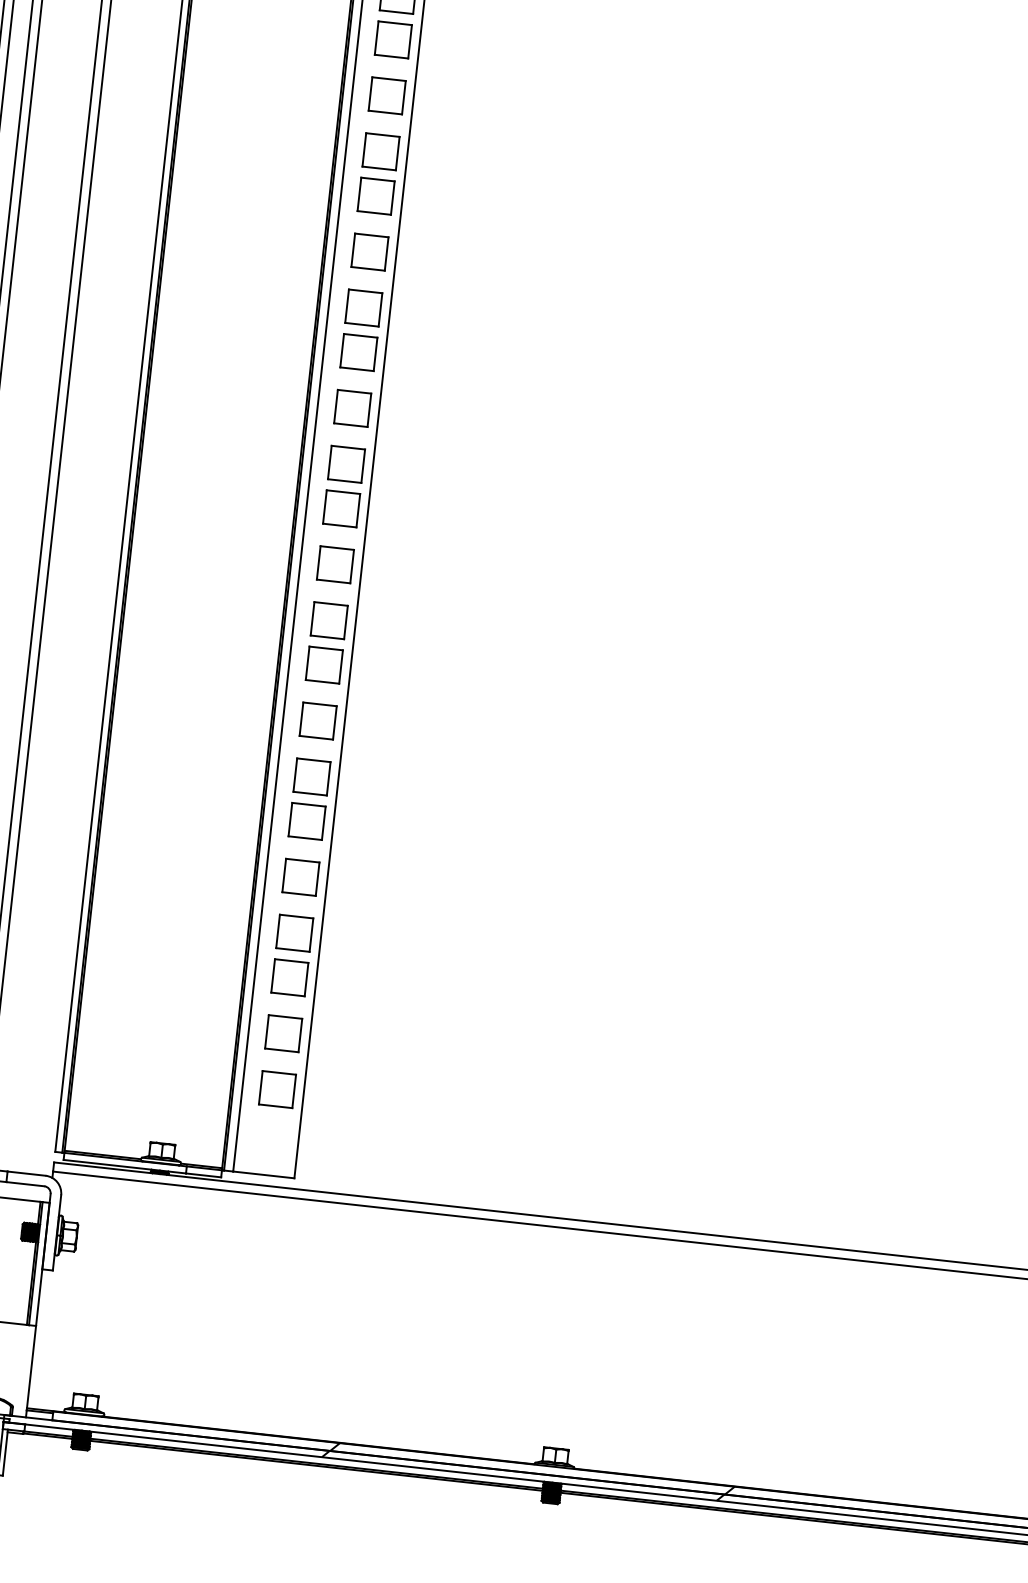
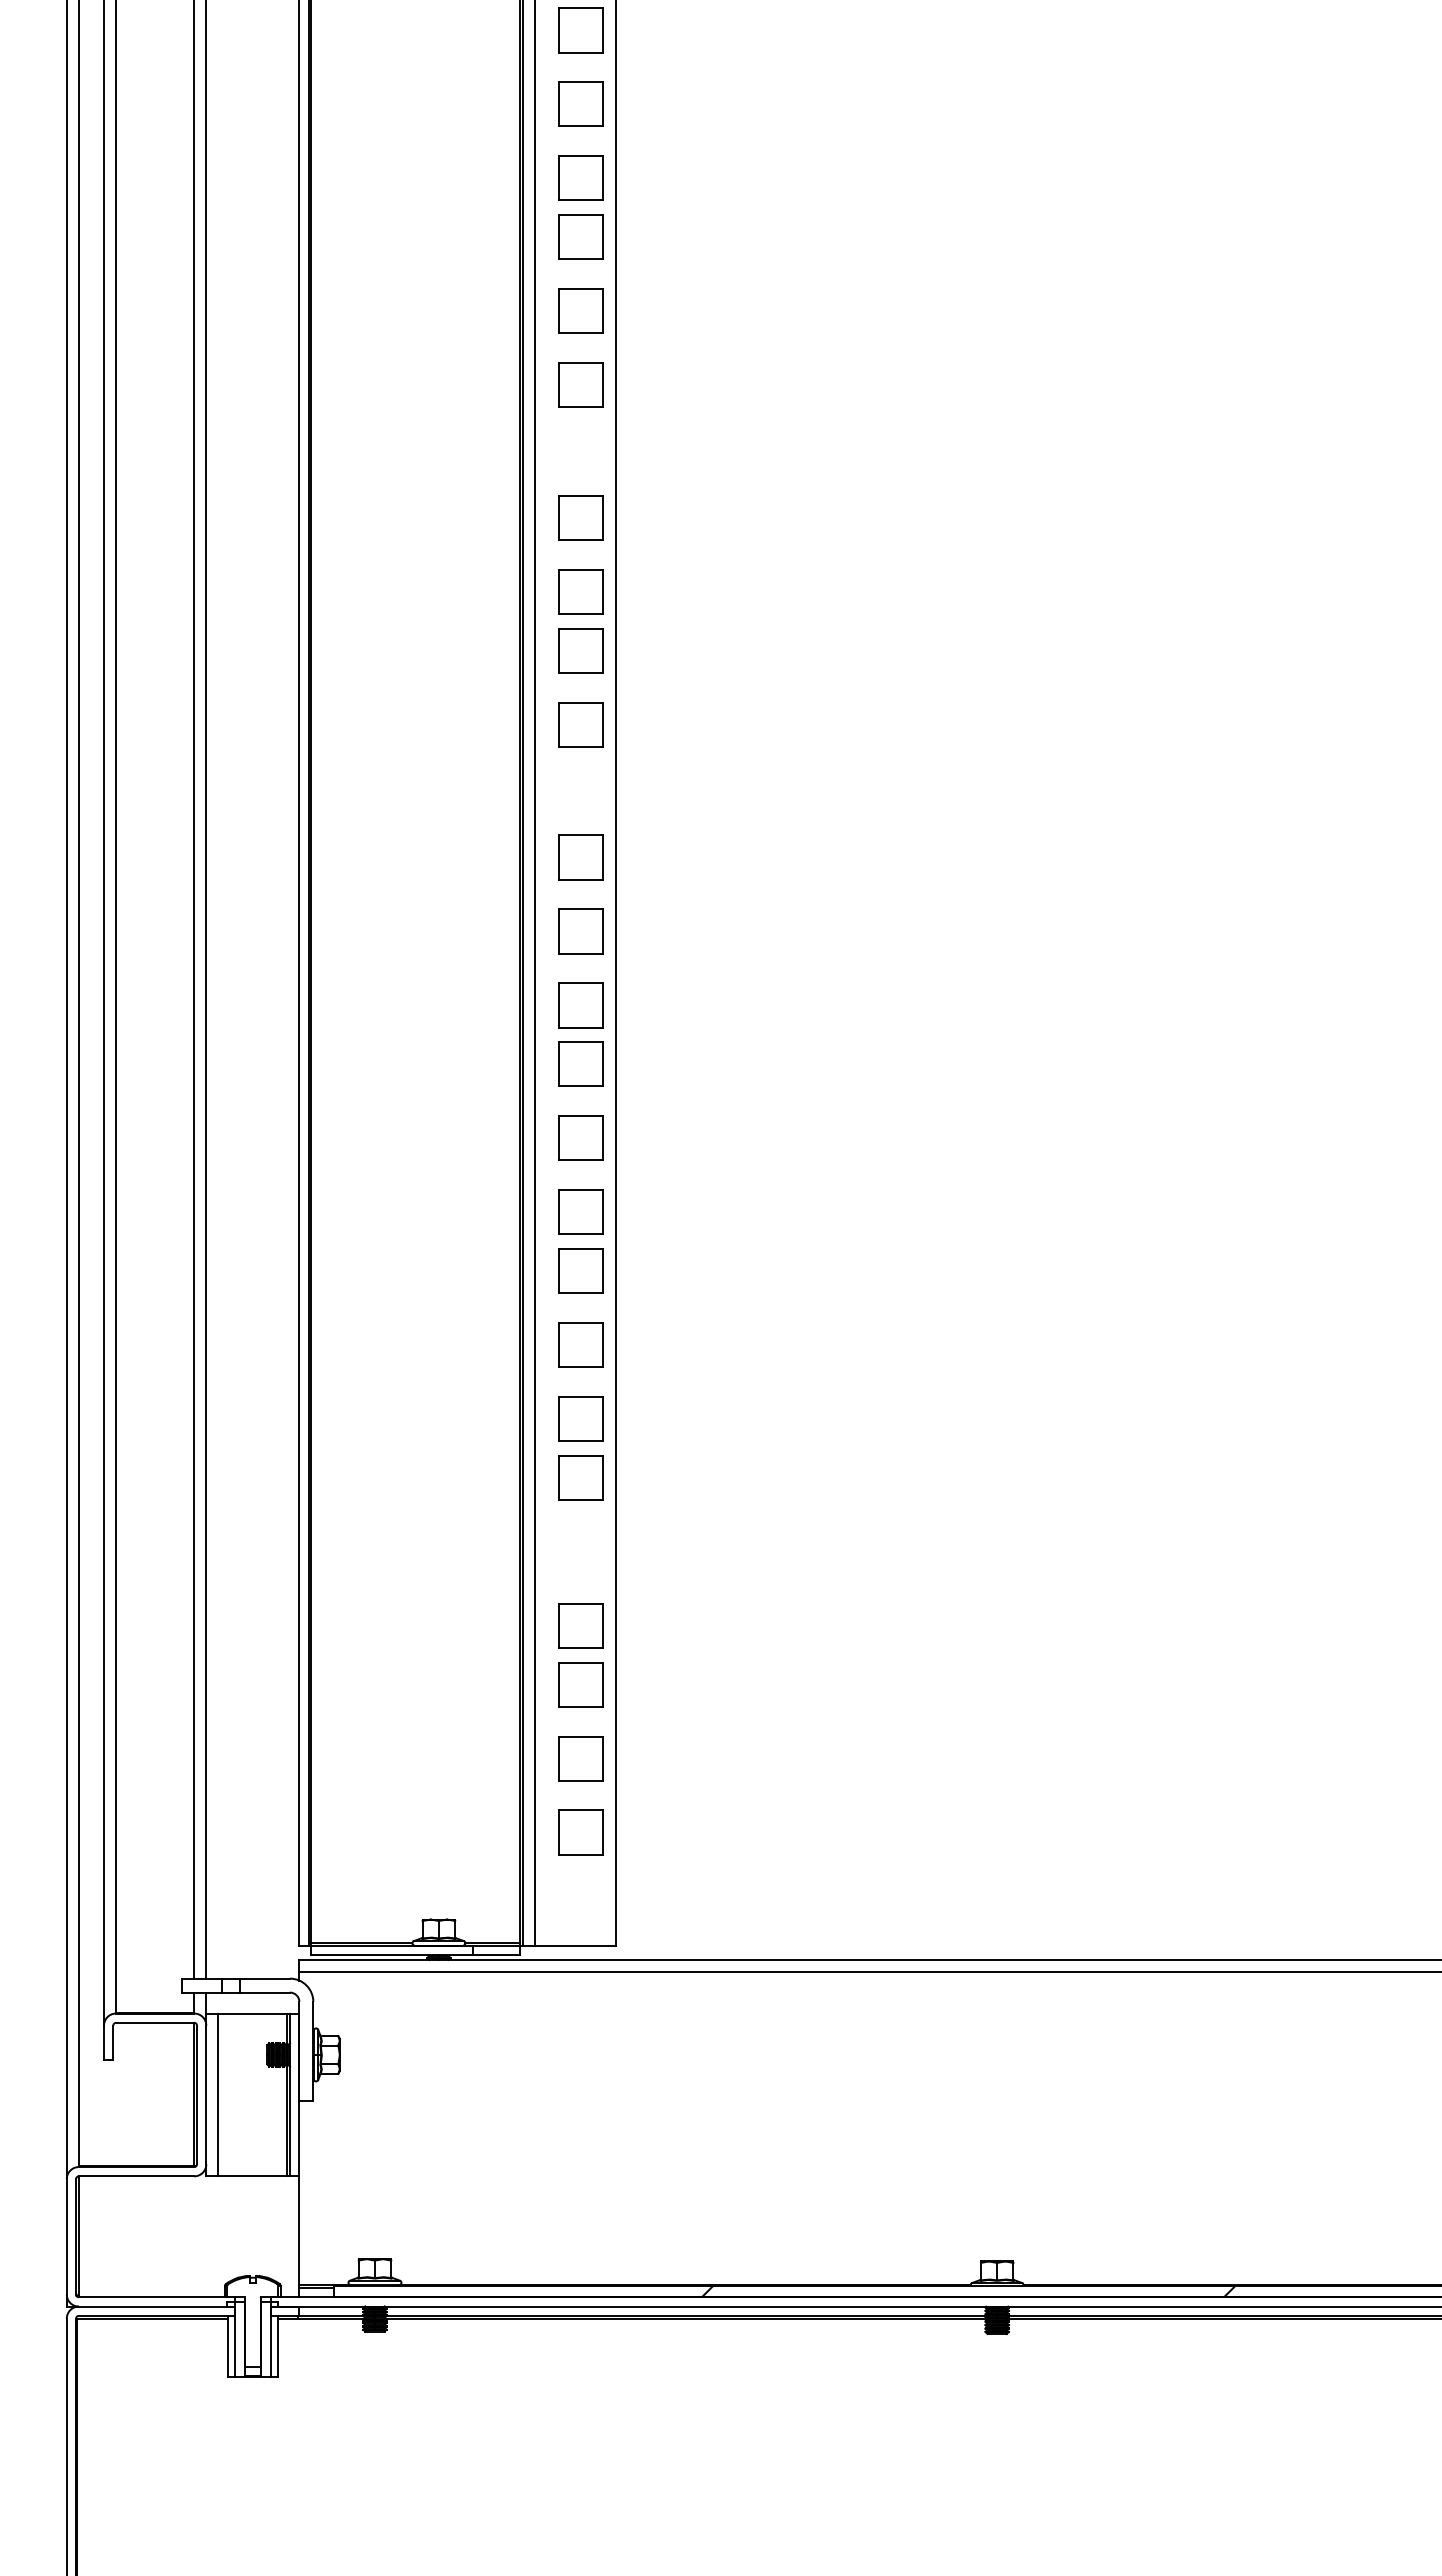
part: (393, 39) -> (580, 443), removed
part: (363, 307) -> (580, 798), removed
part: (300, 877) -> (580, 1551), removed
hatch: (523, 1475) -> (957, 2301), removed

